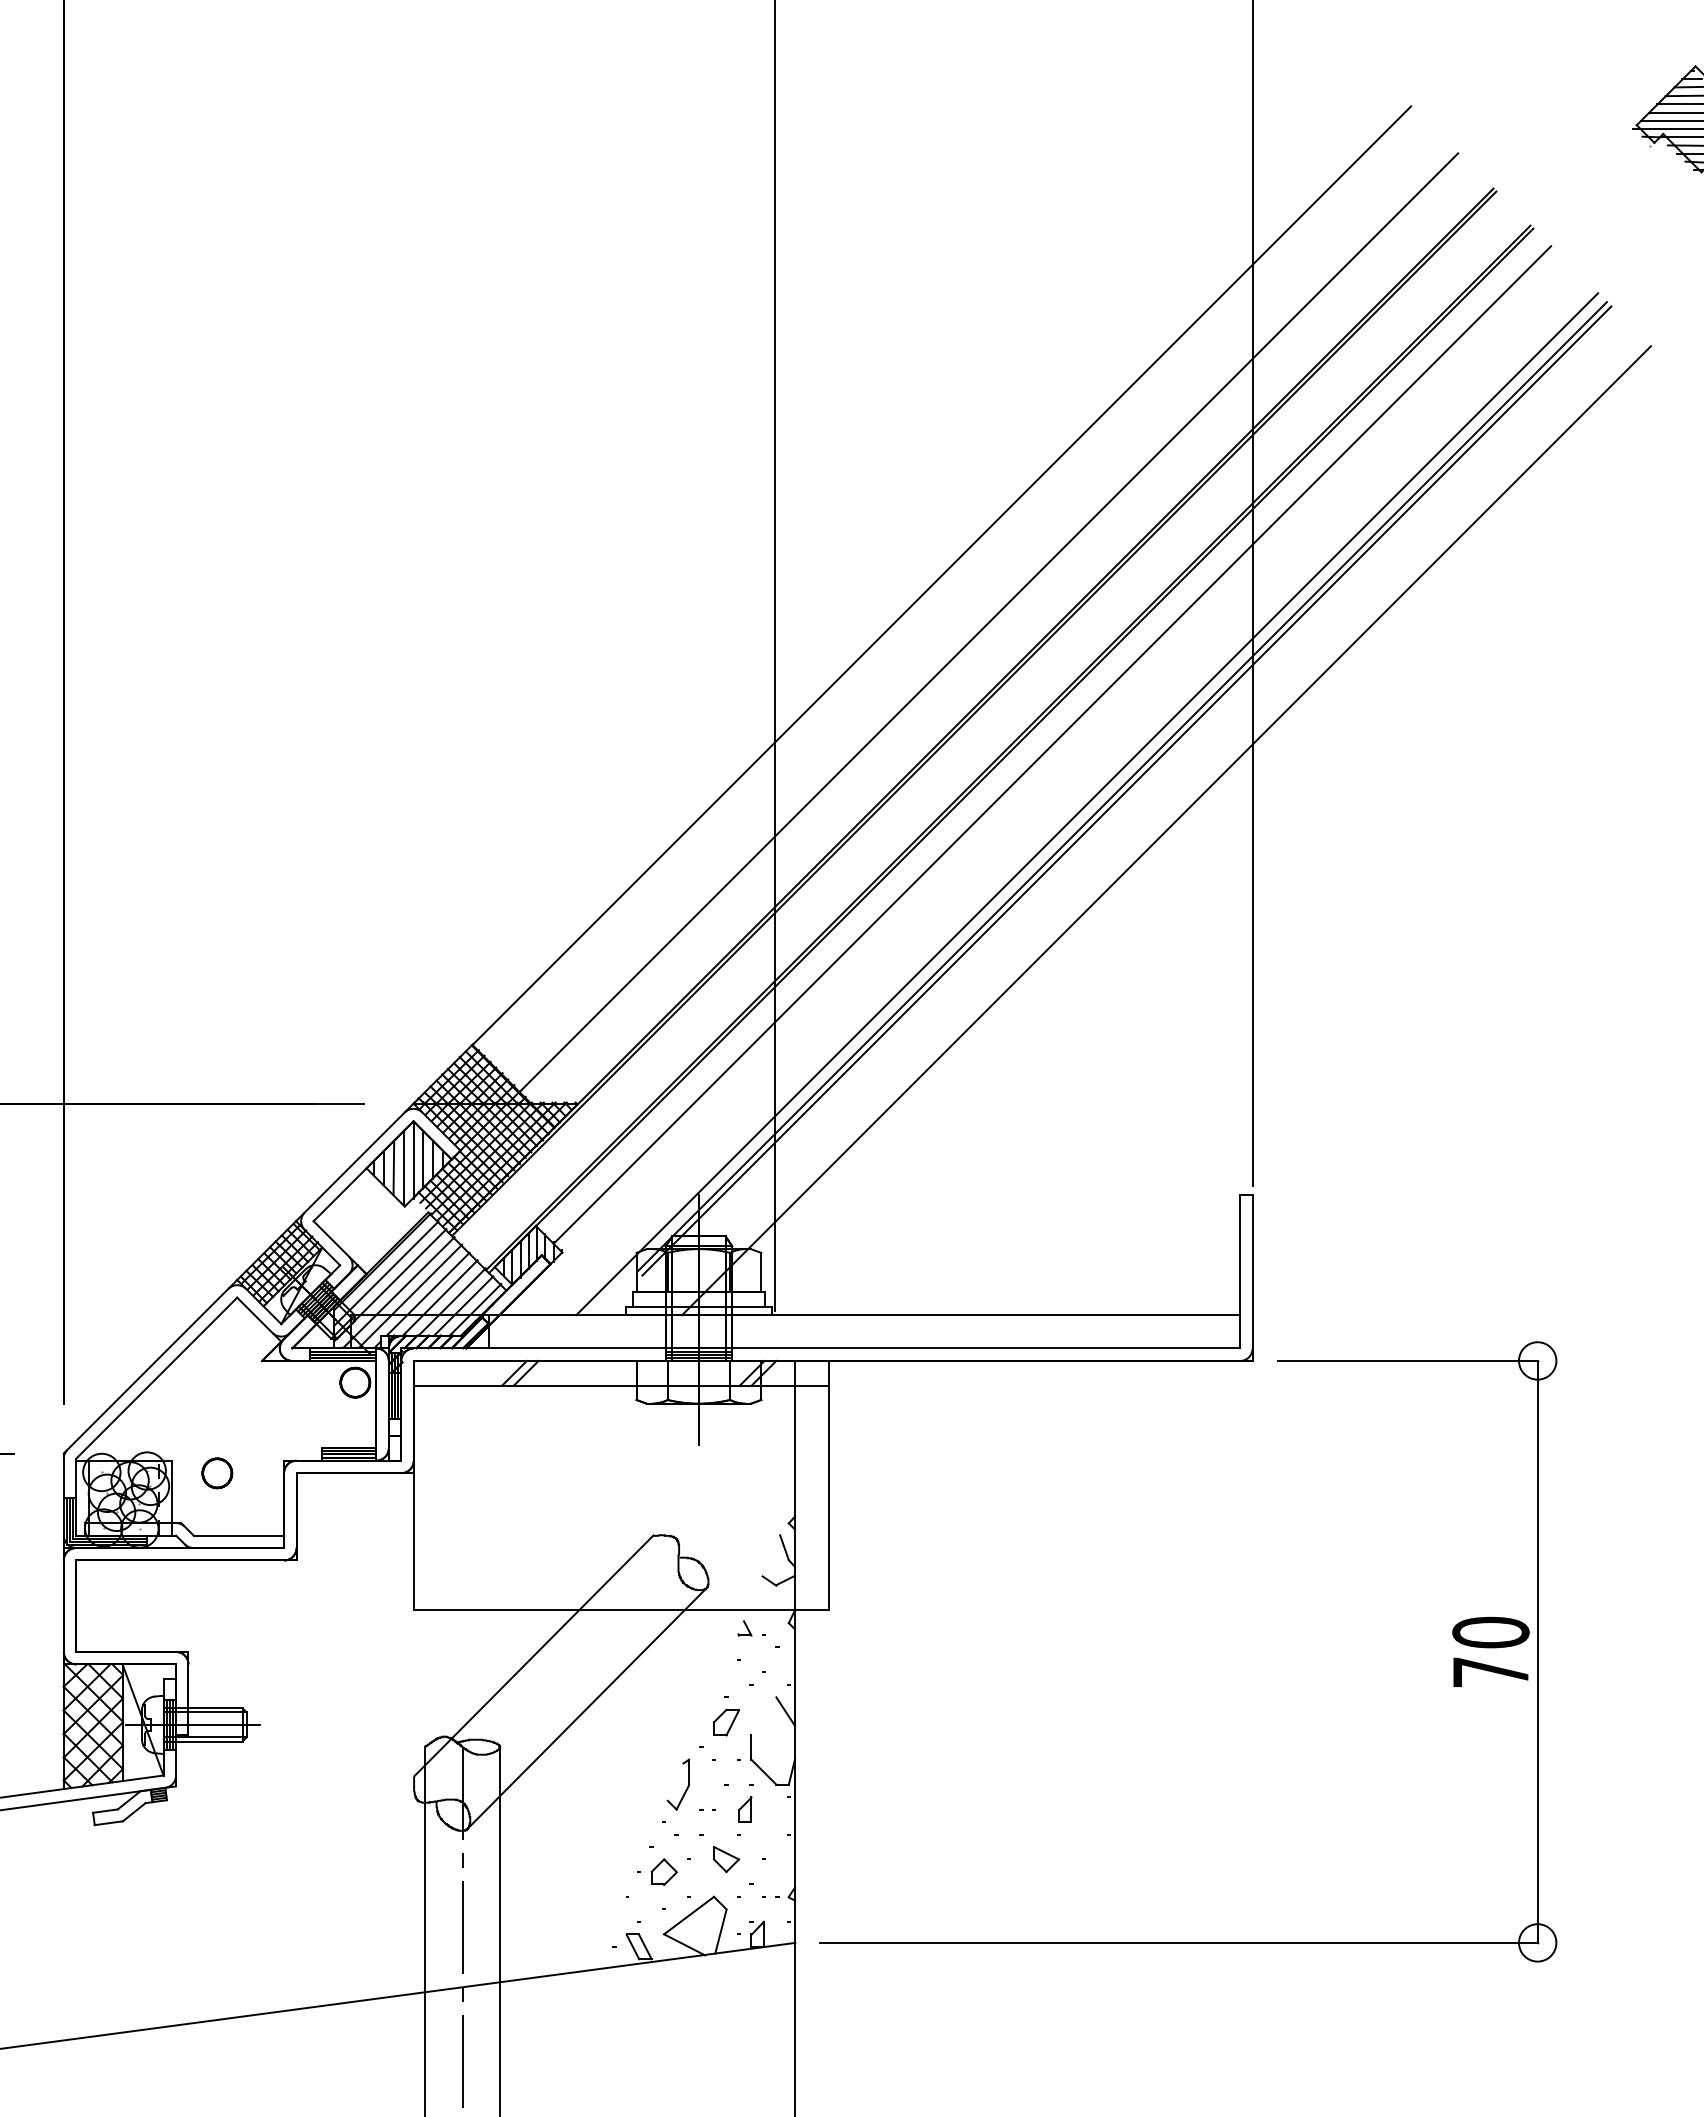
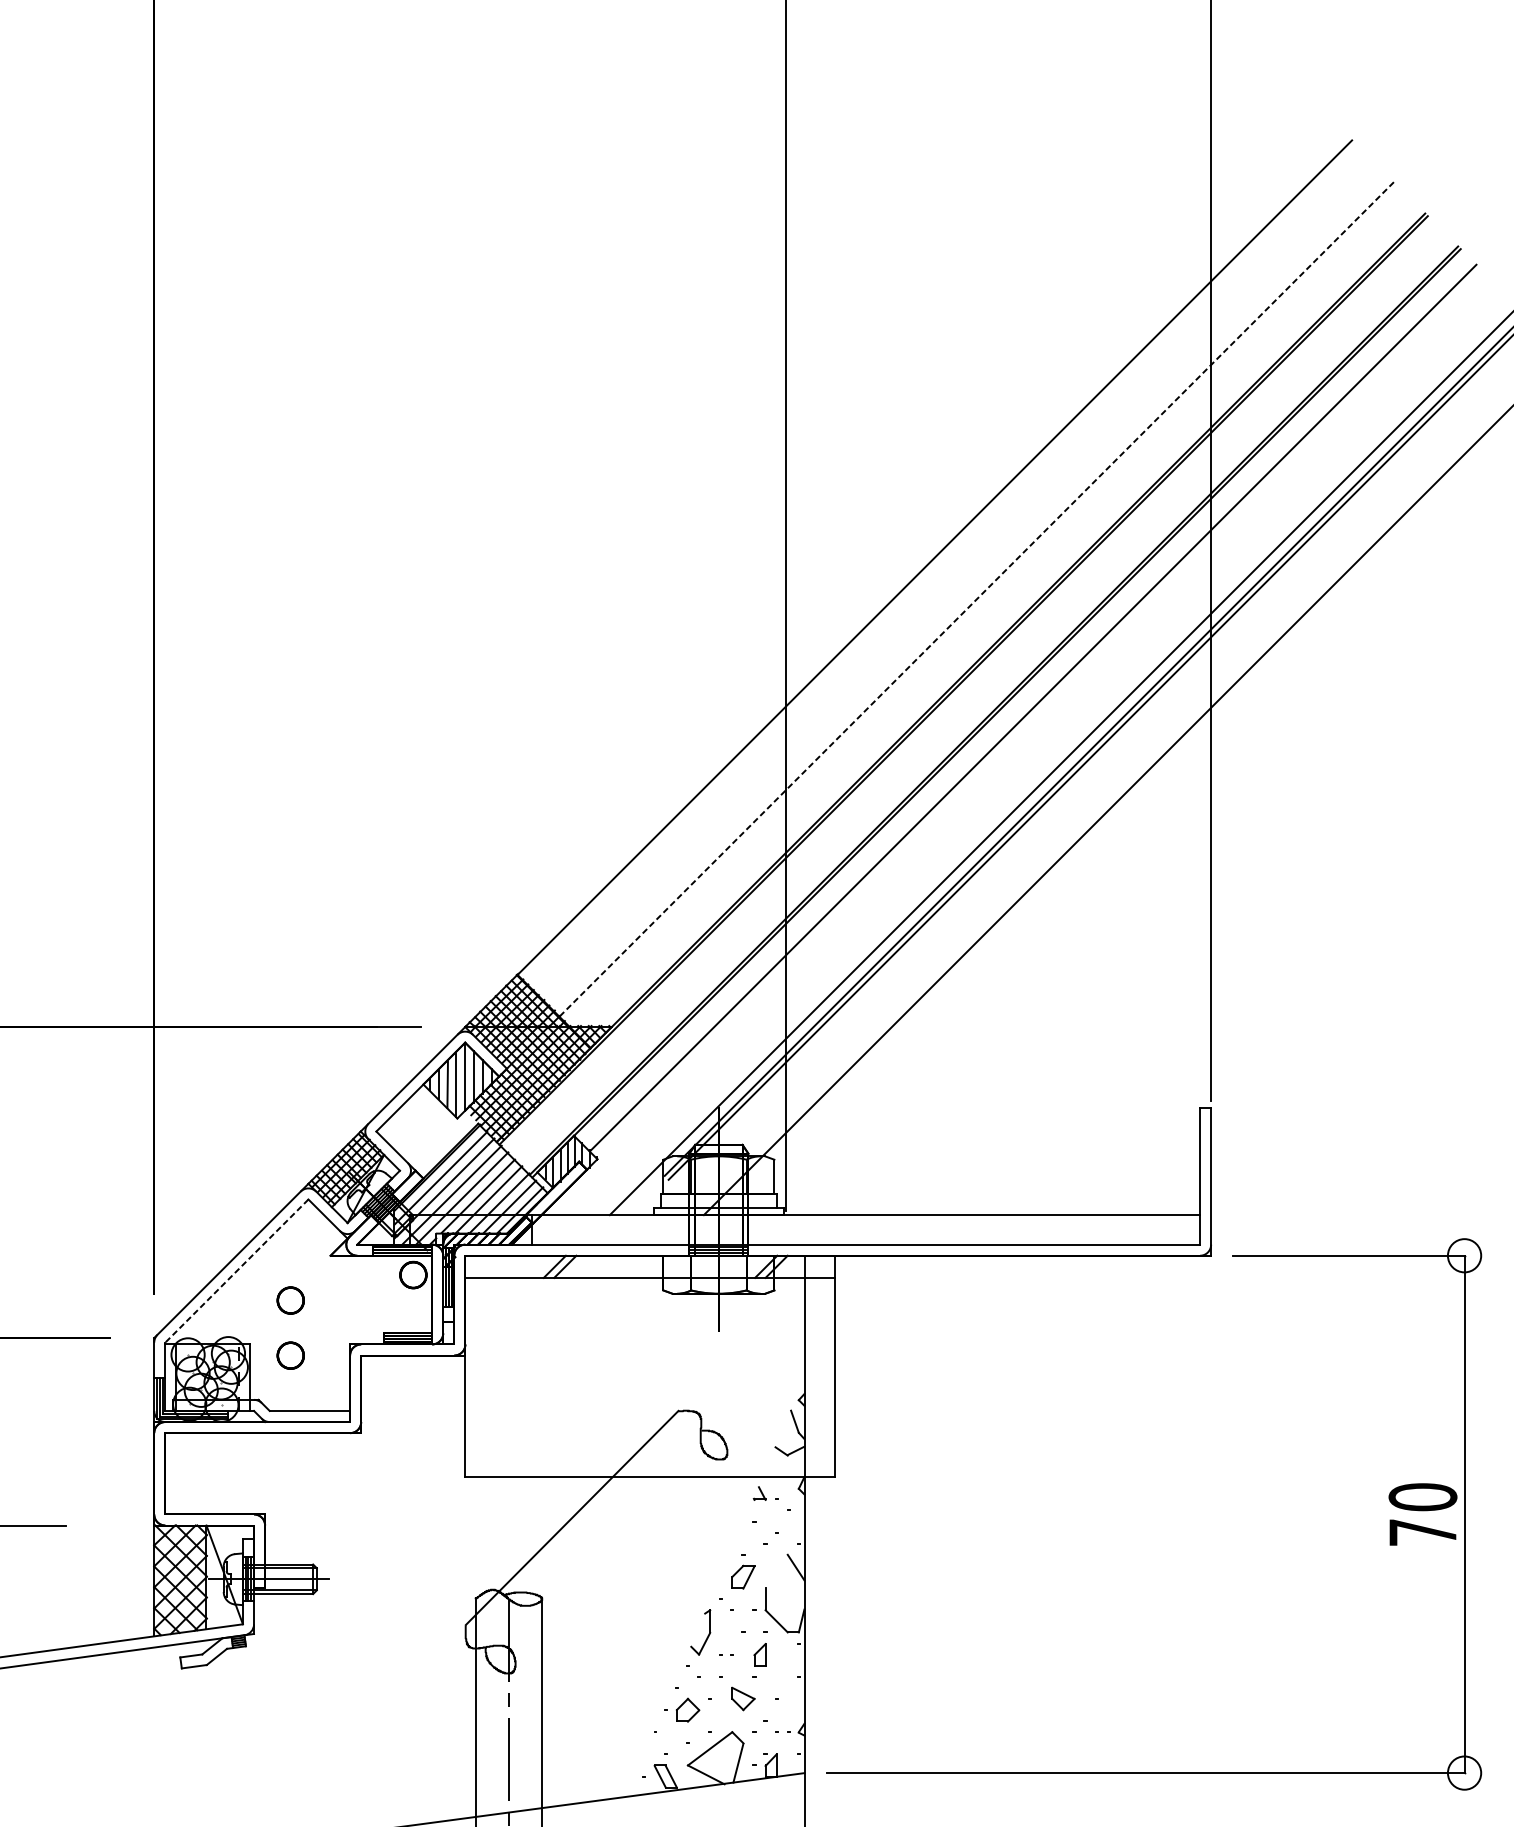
line: (988, 622) -> (976, 599), solid -> dashed
line: (156, 1378) -> (236, 1271), solid -> dashed
part: (217, 1411) -> (290, 1300), added
line: (586, 1708) -> (618, 1564), removed

